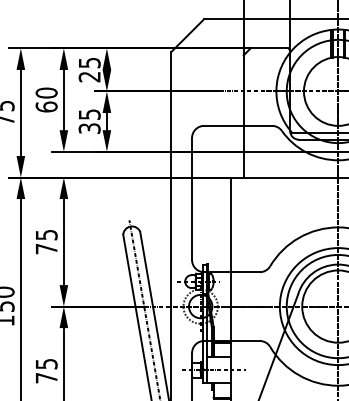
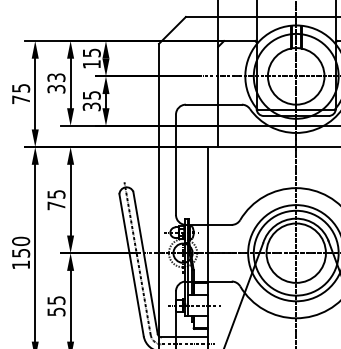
text: (89, 77) -> (91, 64), 25 -> 15
text: (46, 100) -> (56, 83), 60 -> 33
text: (46, 377) -> (56, 311), 75 -> 55

